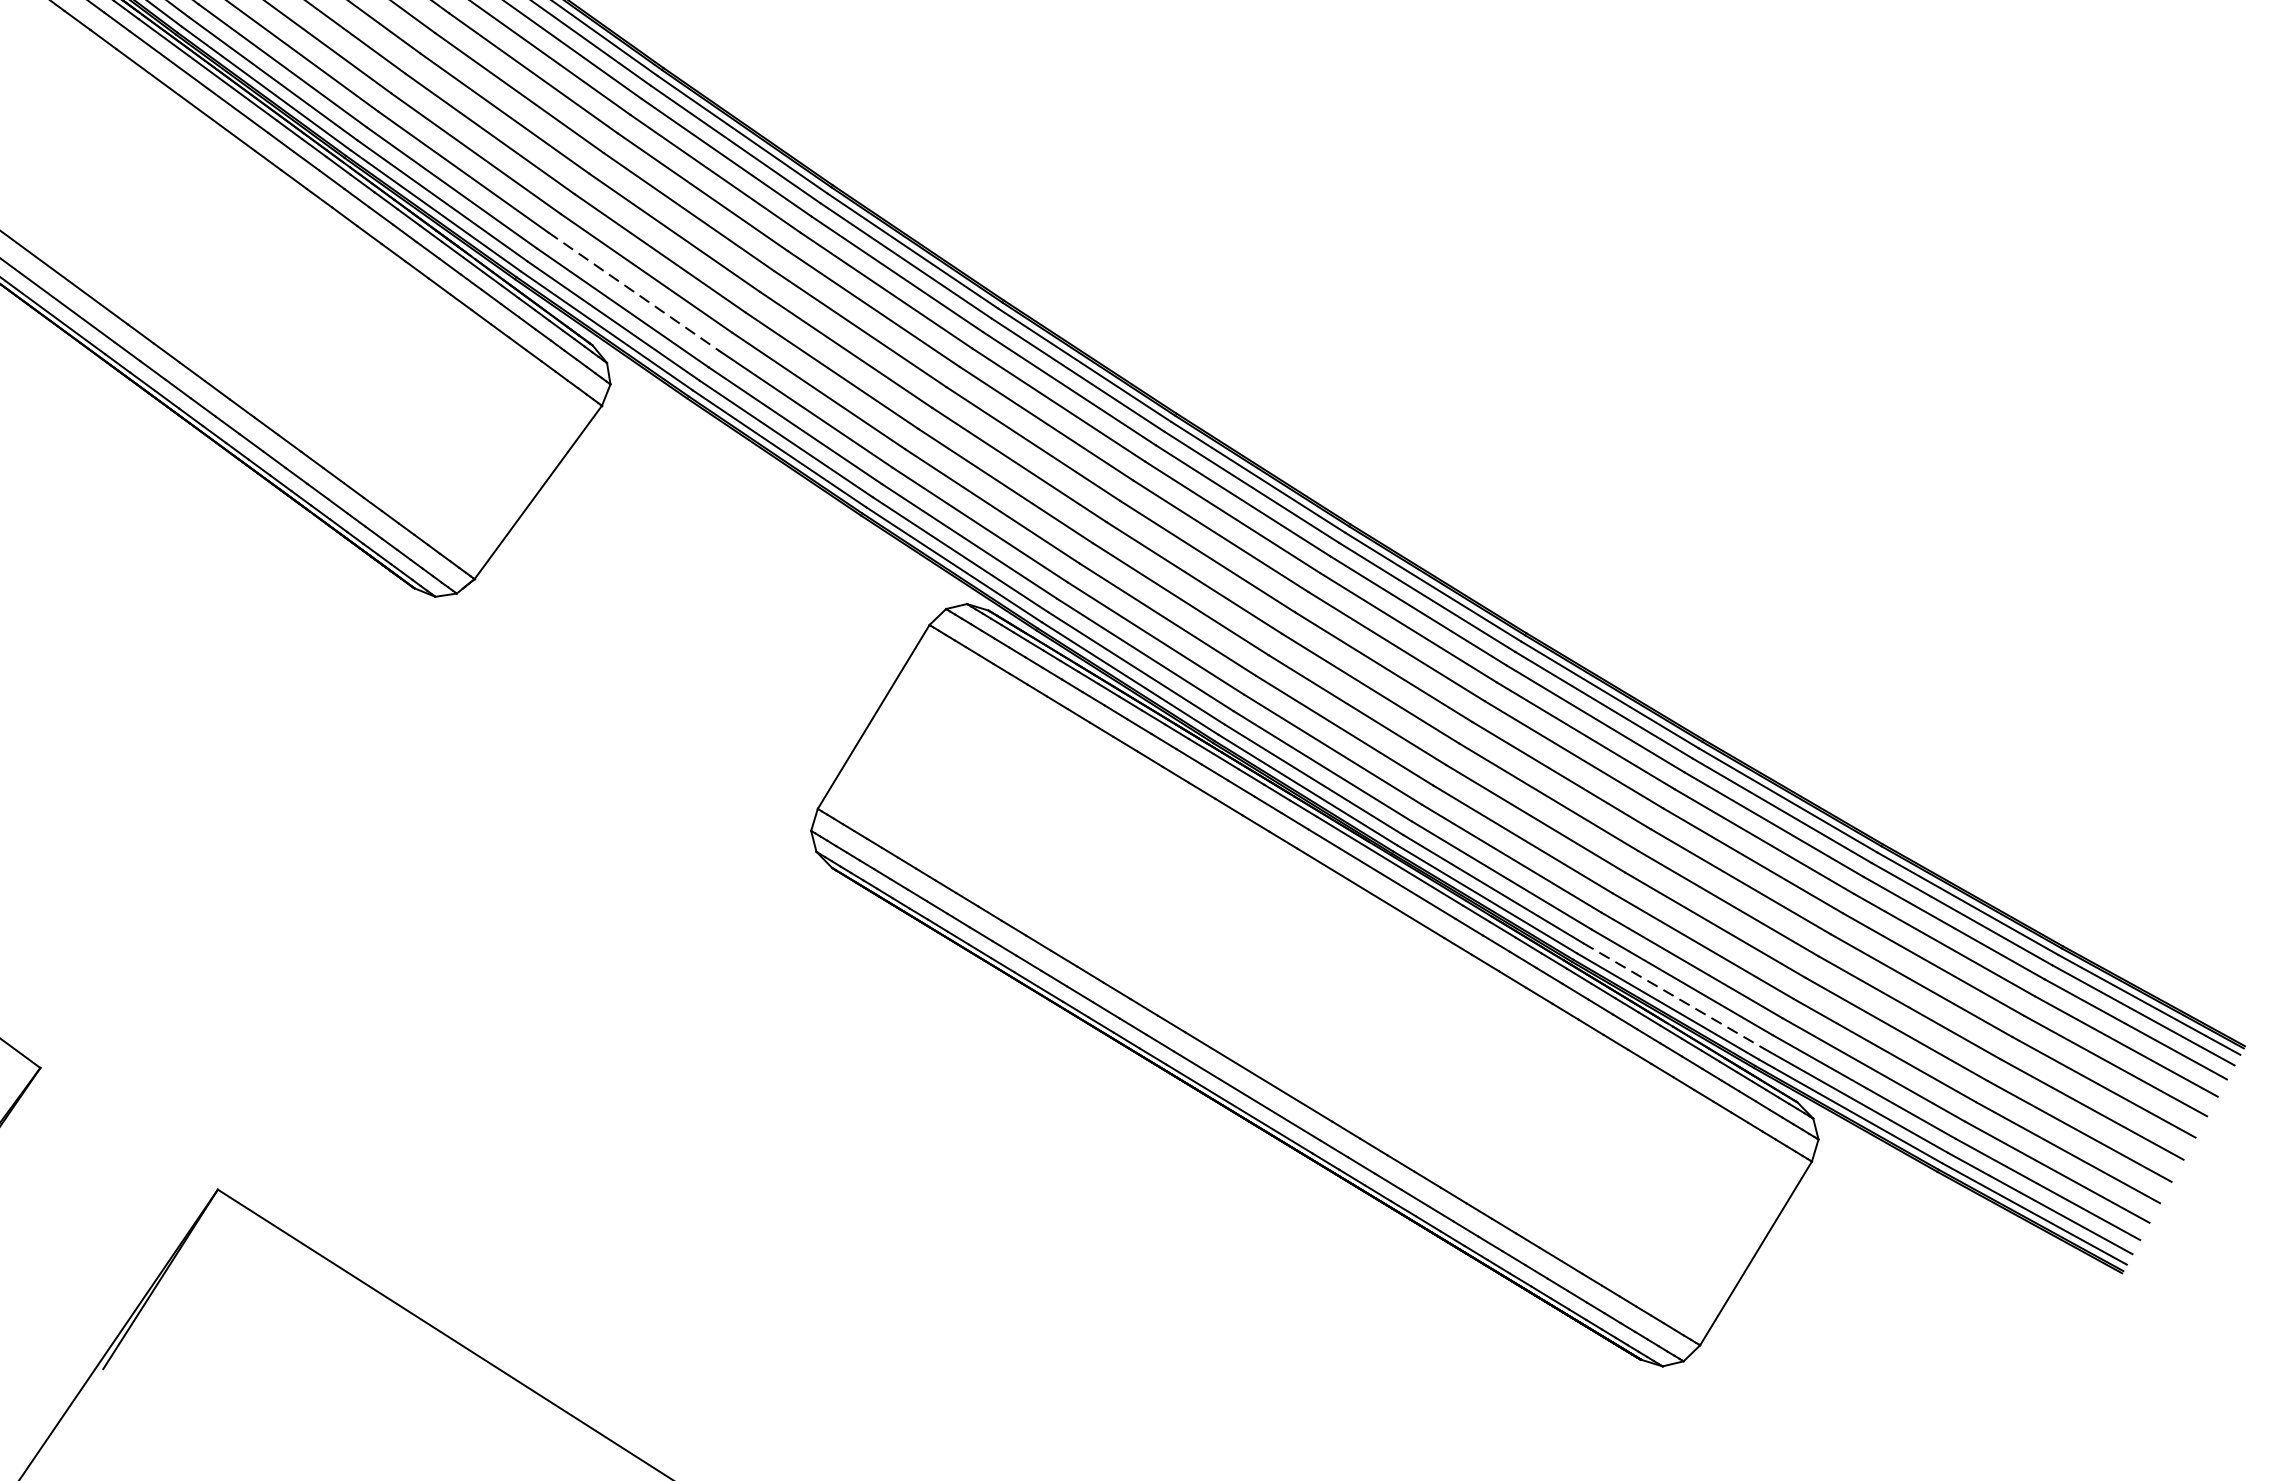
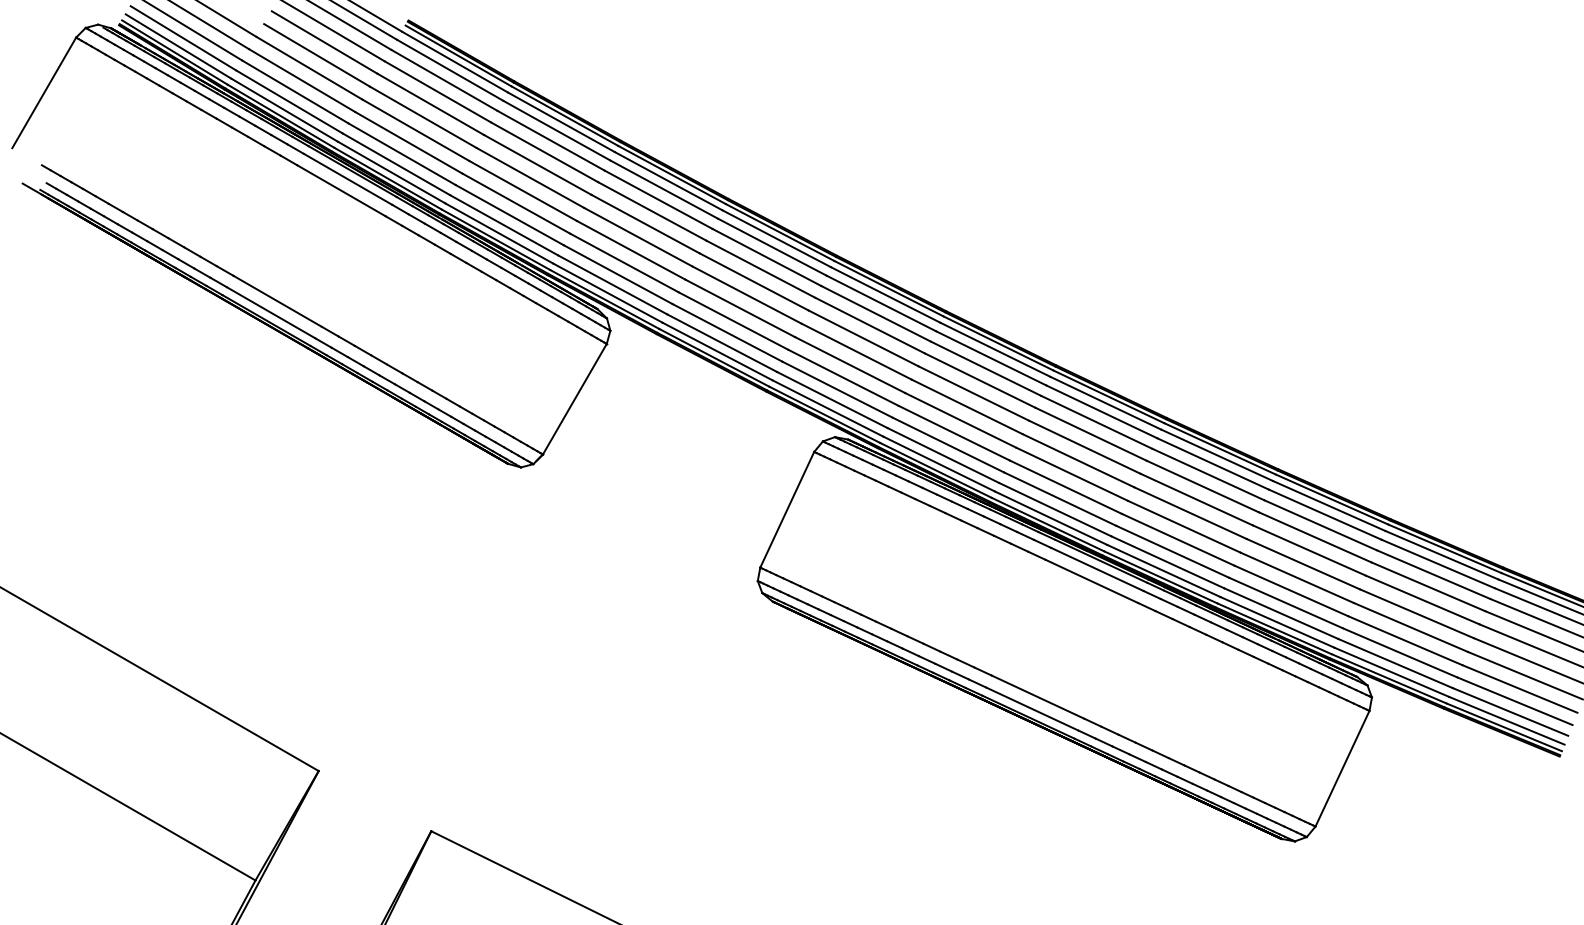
line: (634, 291) -> (618, 274), dashed -> solid
line: (1674, 996) -> (1277, 622), dashed -> solid

